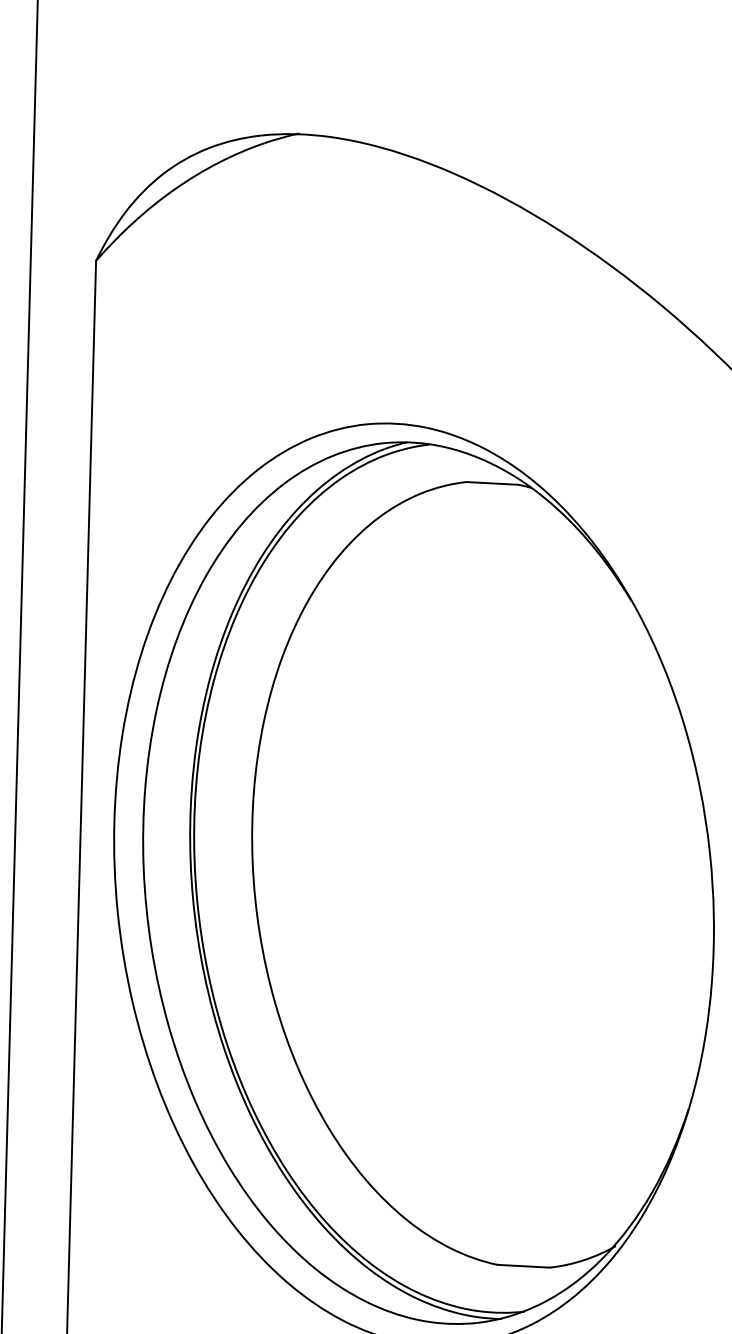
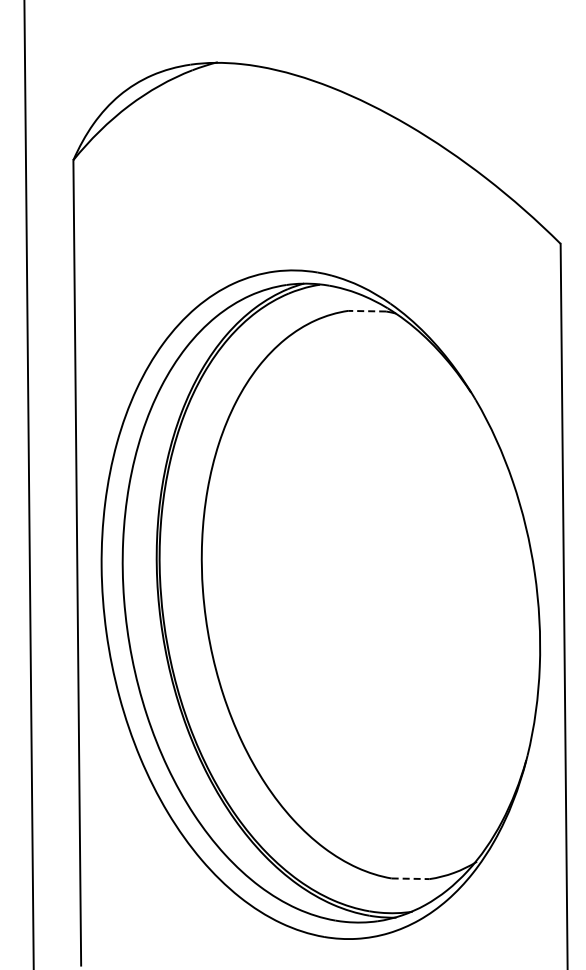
line: (492, 483) -> (367, 311), solid -> dashed
line: (523, 1265) -> (410, 878), solid -> dashed

